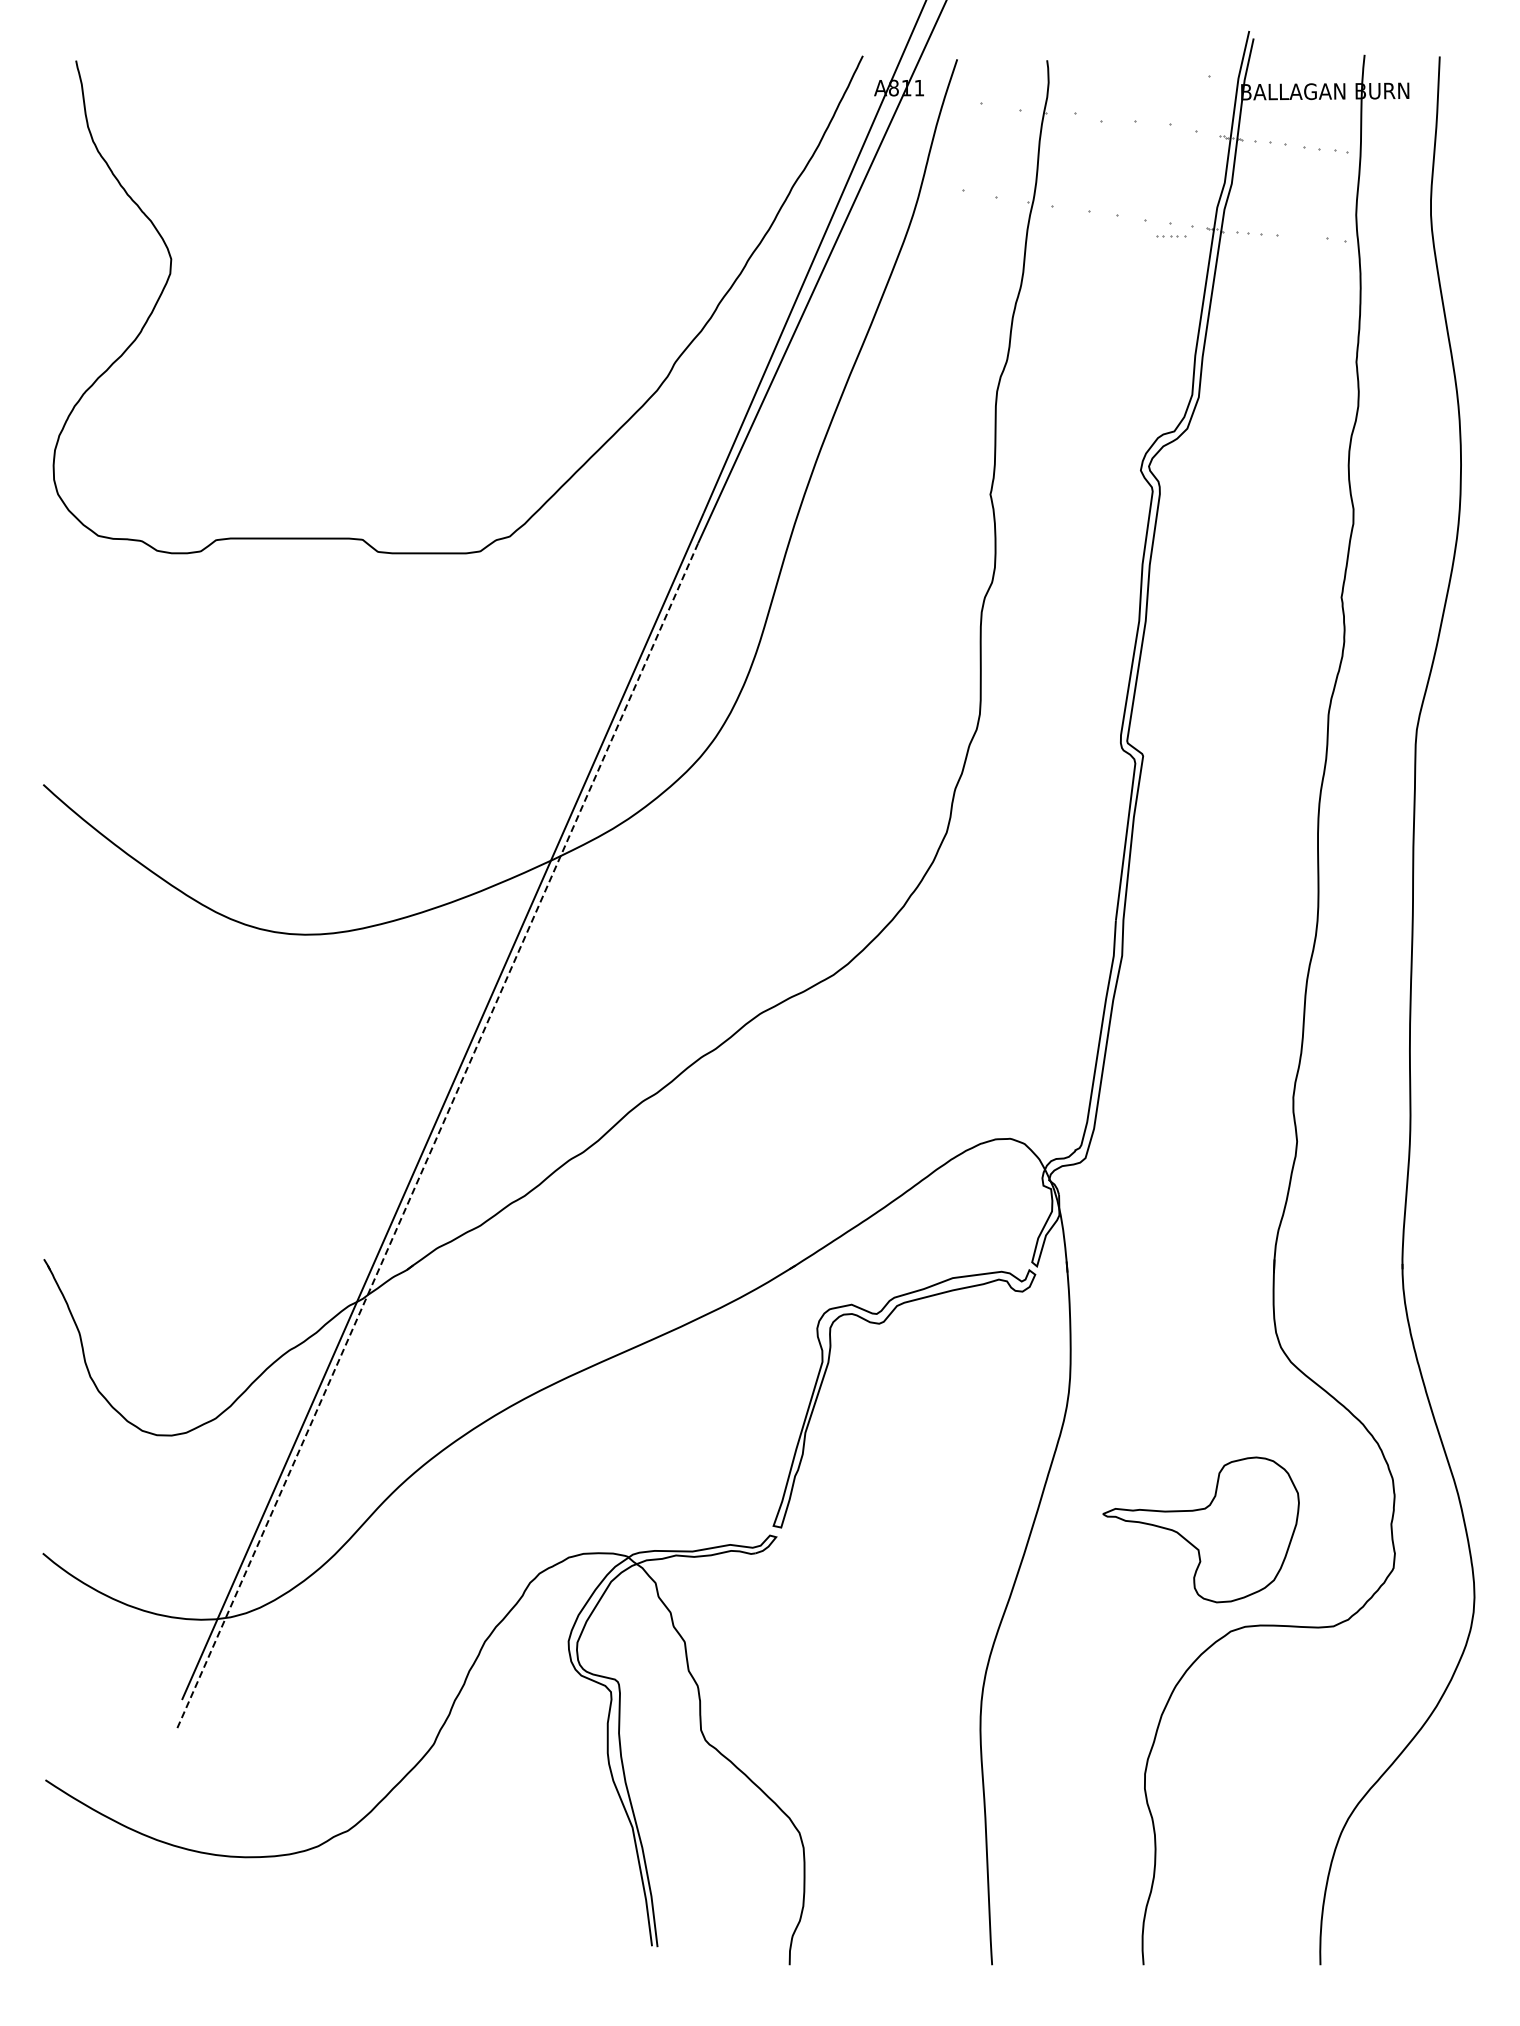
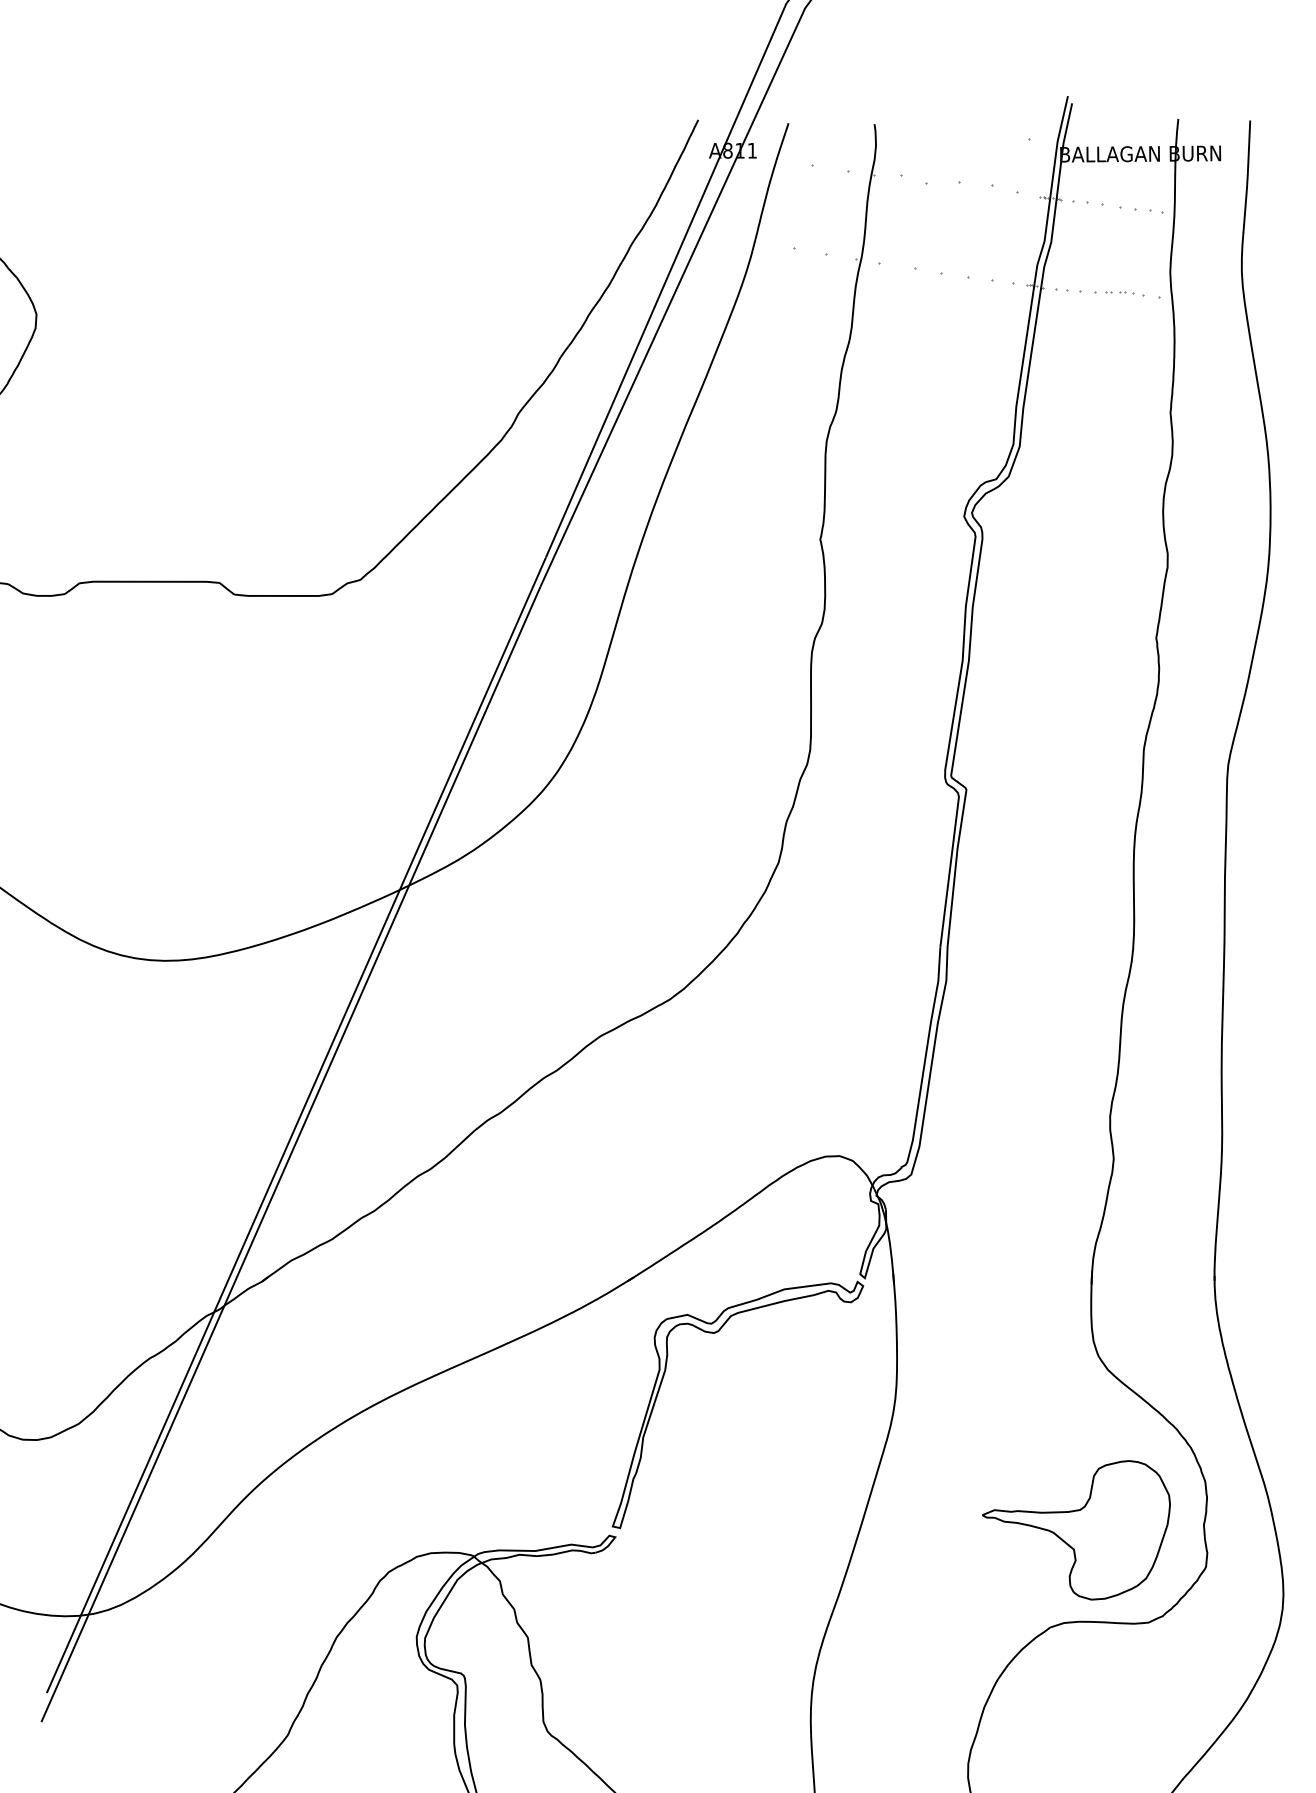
part: (1171, 236) -> (1119, 292), moved
line: (437, 1137) -> (291, 1154), dashed -> solid
part: (1200, 1529) -> (1075, 1529), moved

